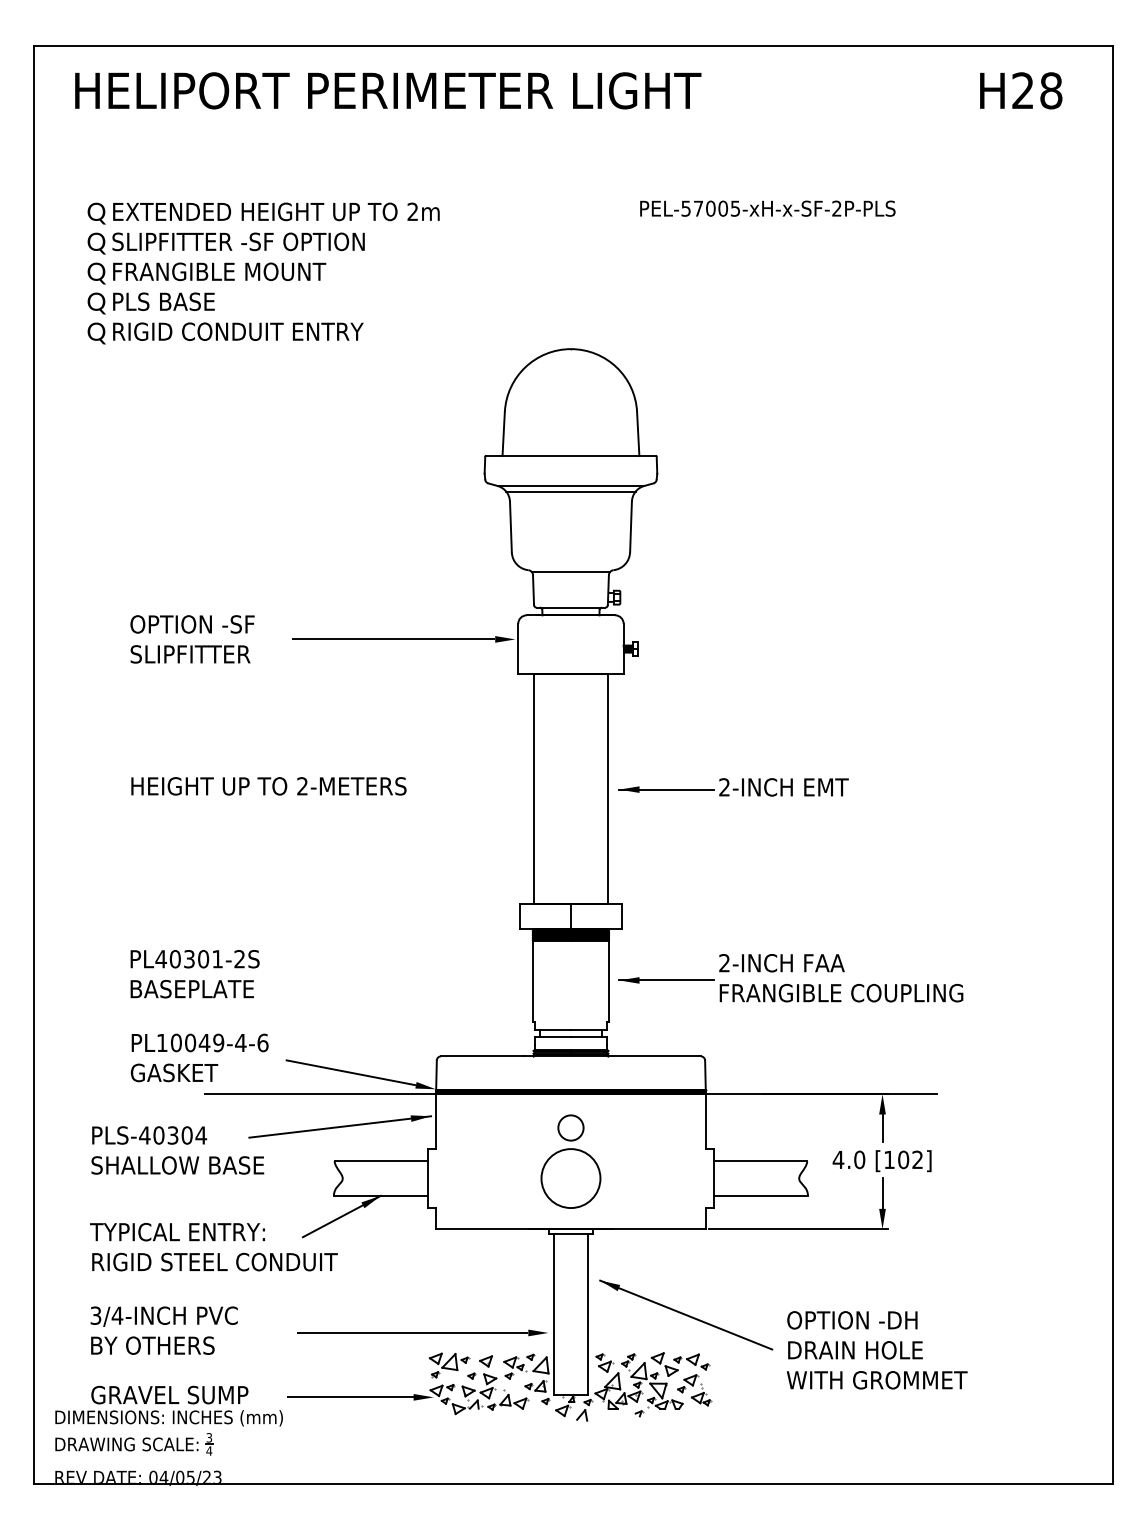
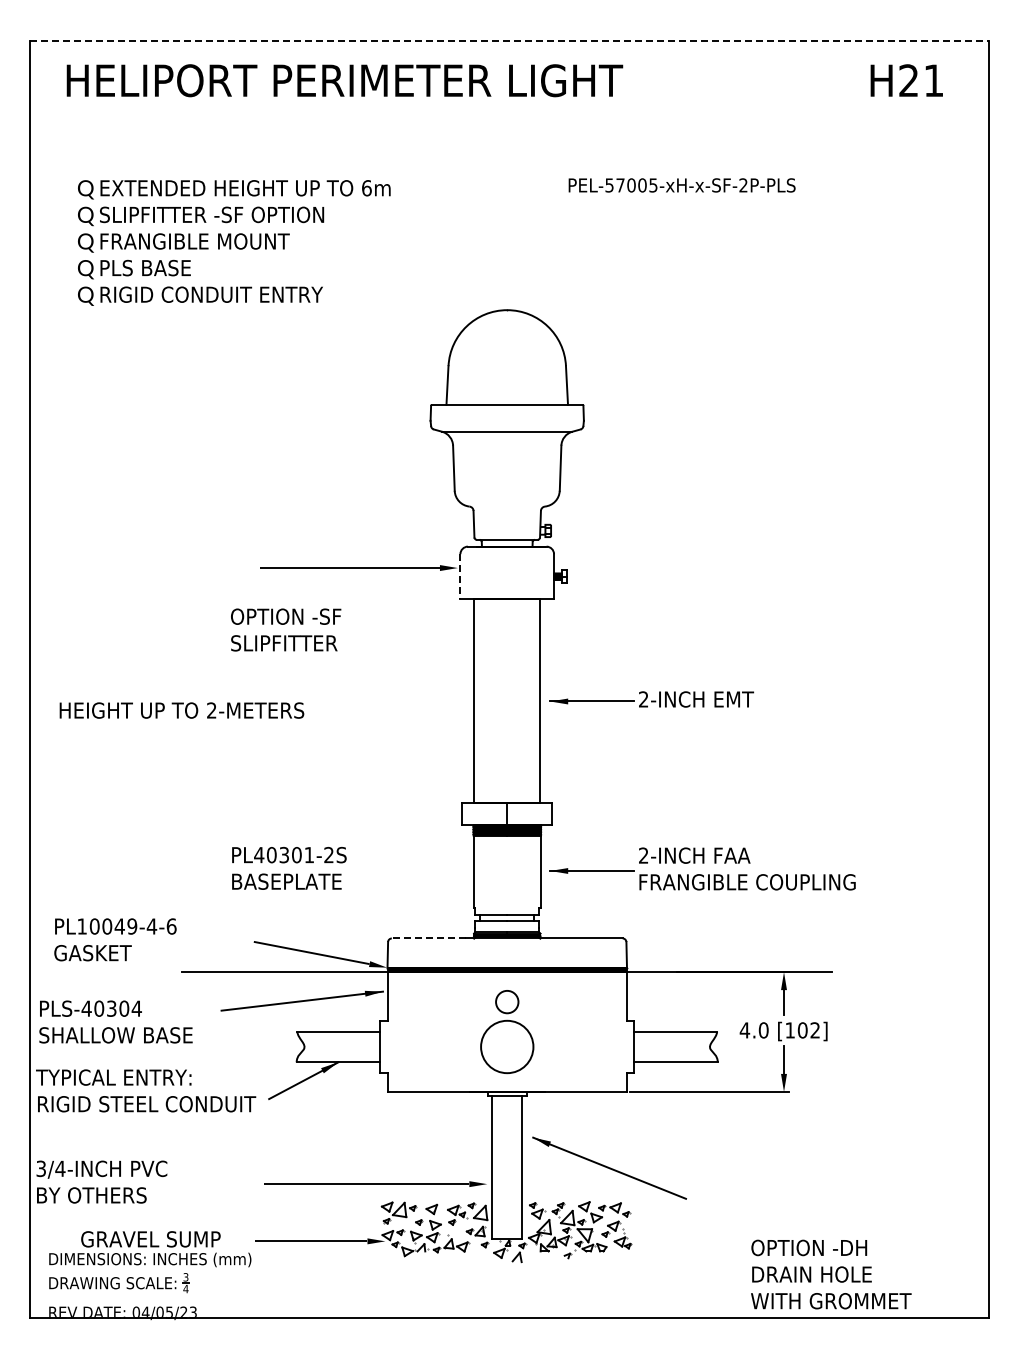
line: (573, 45) -> (509, 40), solid -> dashed
text: (1050, 90) -> (933, 80), H28 -> H21
text: (412, 212) -> (366, 188), 2m -> 6m
line: (570, 491) -> (506, 436), removed
line: (571, 572) -> (507, 508), removed
text: (193, 638) -> (286, 629), moved
line: (518, 650) -> (460, 577), solid -> dashed
text: (268, 786) -> (181, 710), moved
text: (195, 974) -> (289, 868), moved
line: (482, 1056) -> (428, 938), solid -> dashed
text: (199, 1057) -> (115, 939), moved
text: (177, 1149) -> (115, 1021), moved
text: (214, 1246) -> (146, 1090), moved
text: (163, 1329) -> (101, 1181), moved
text: (877, 1350) -> (831, 1274), moved

